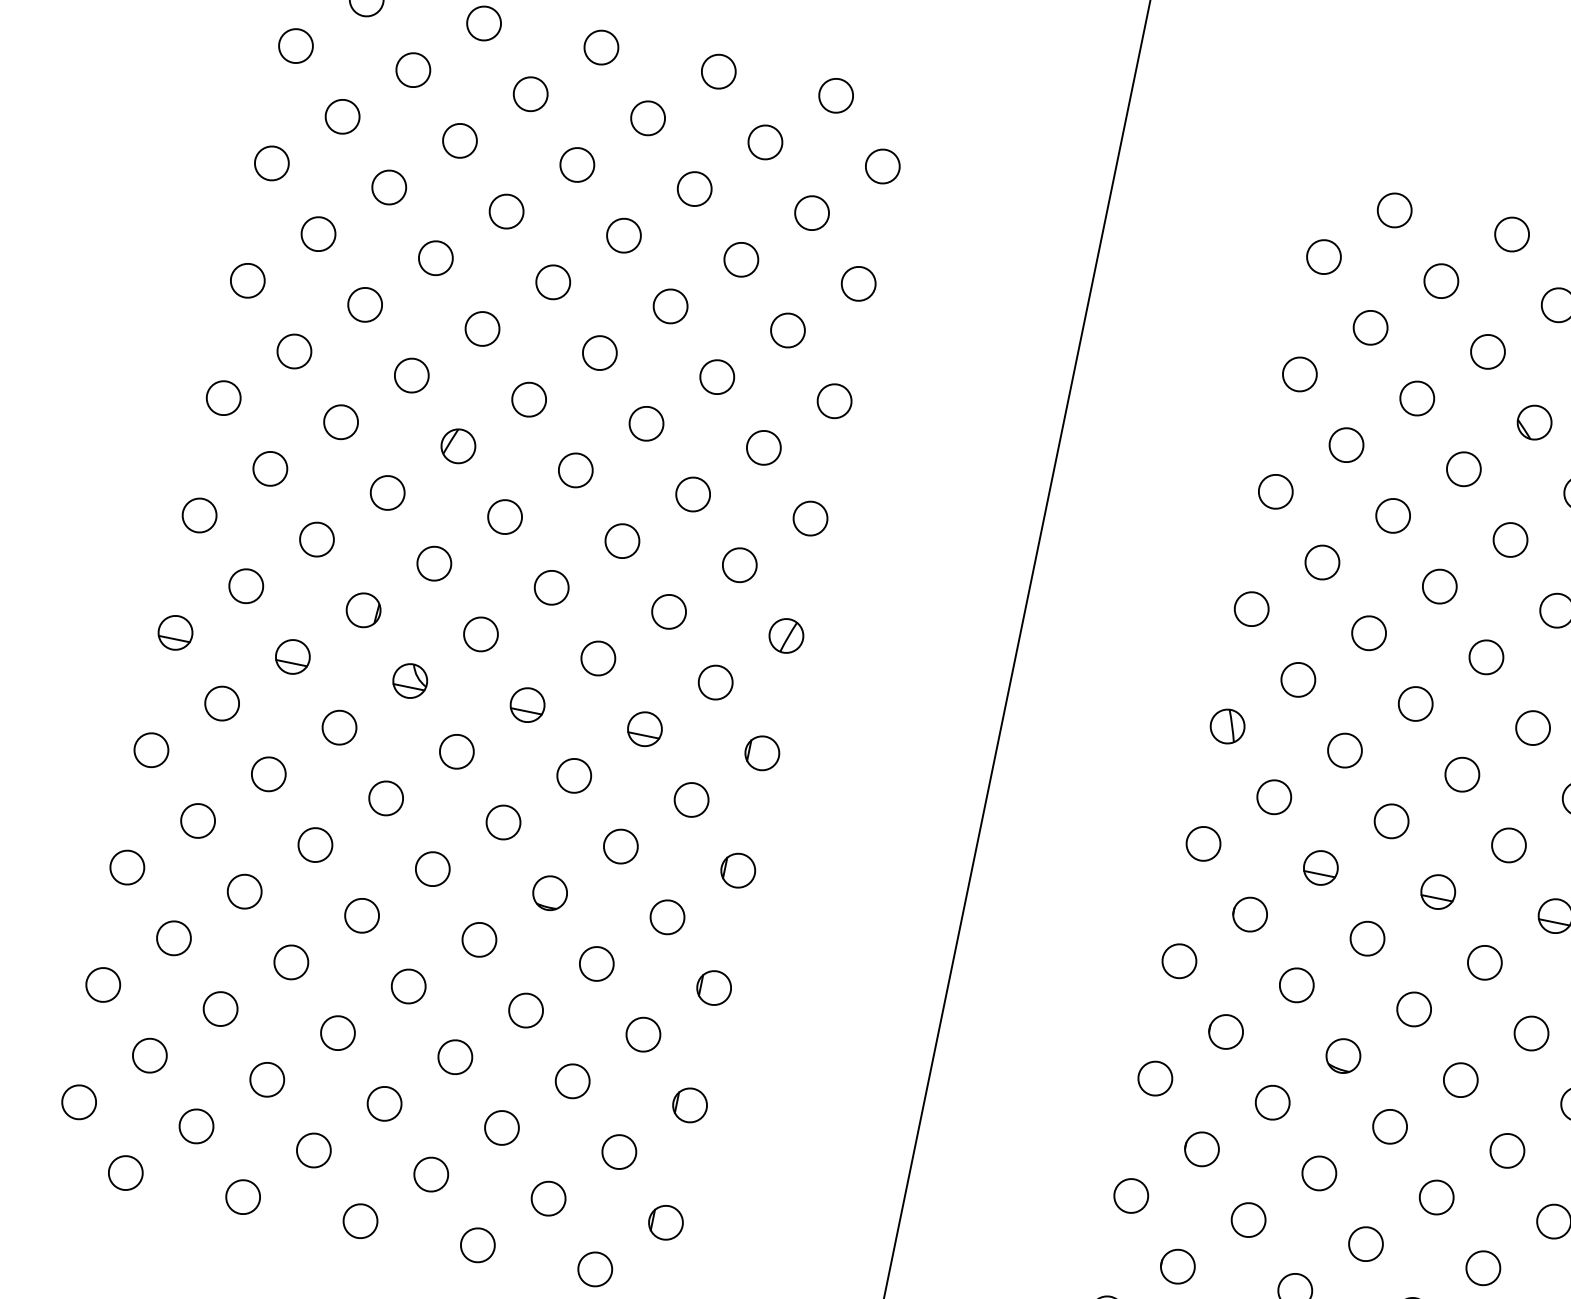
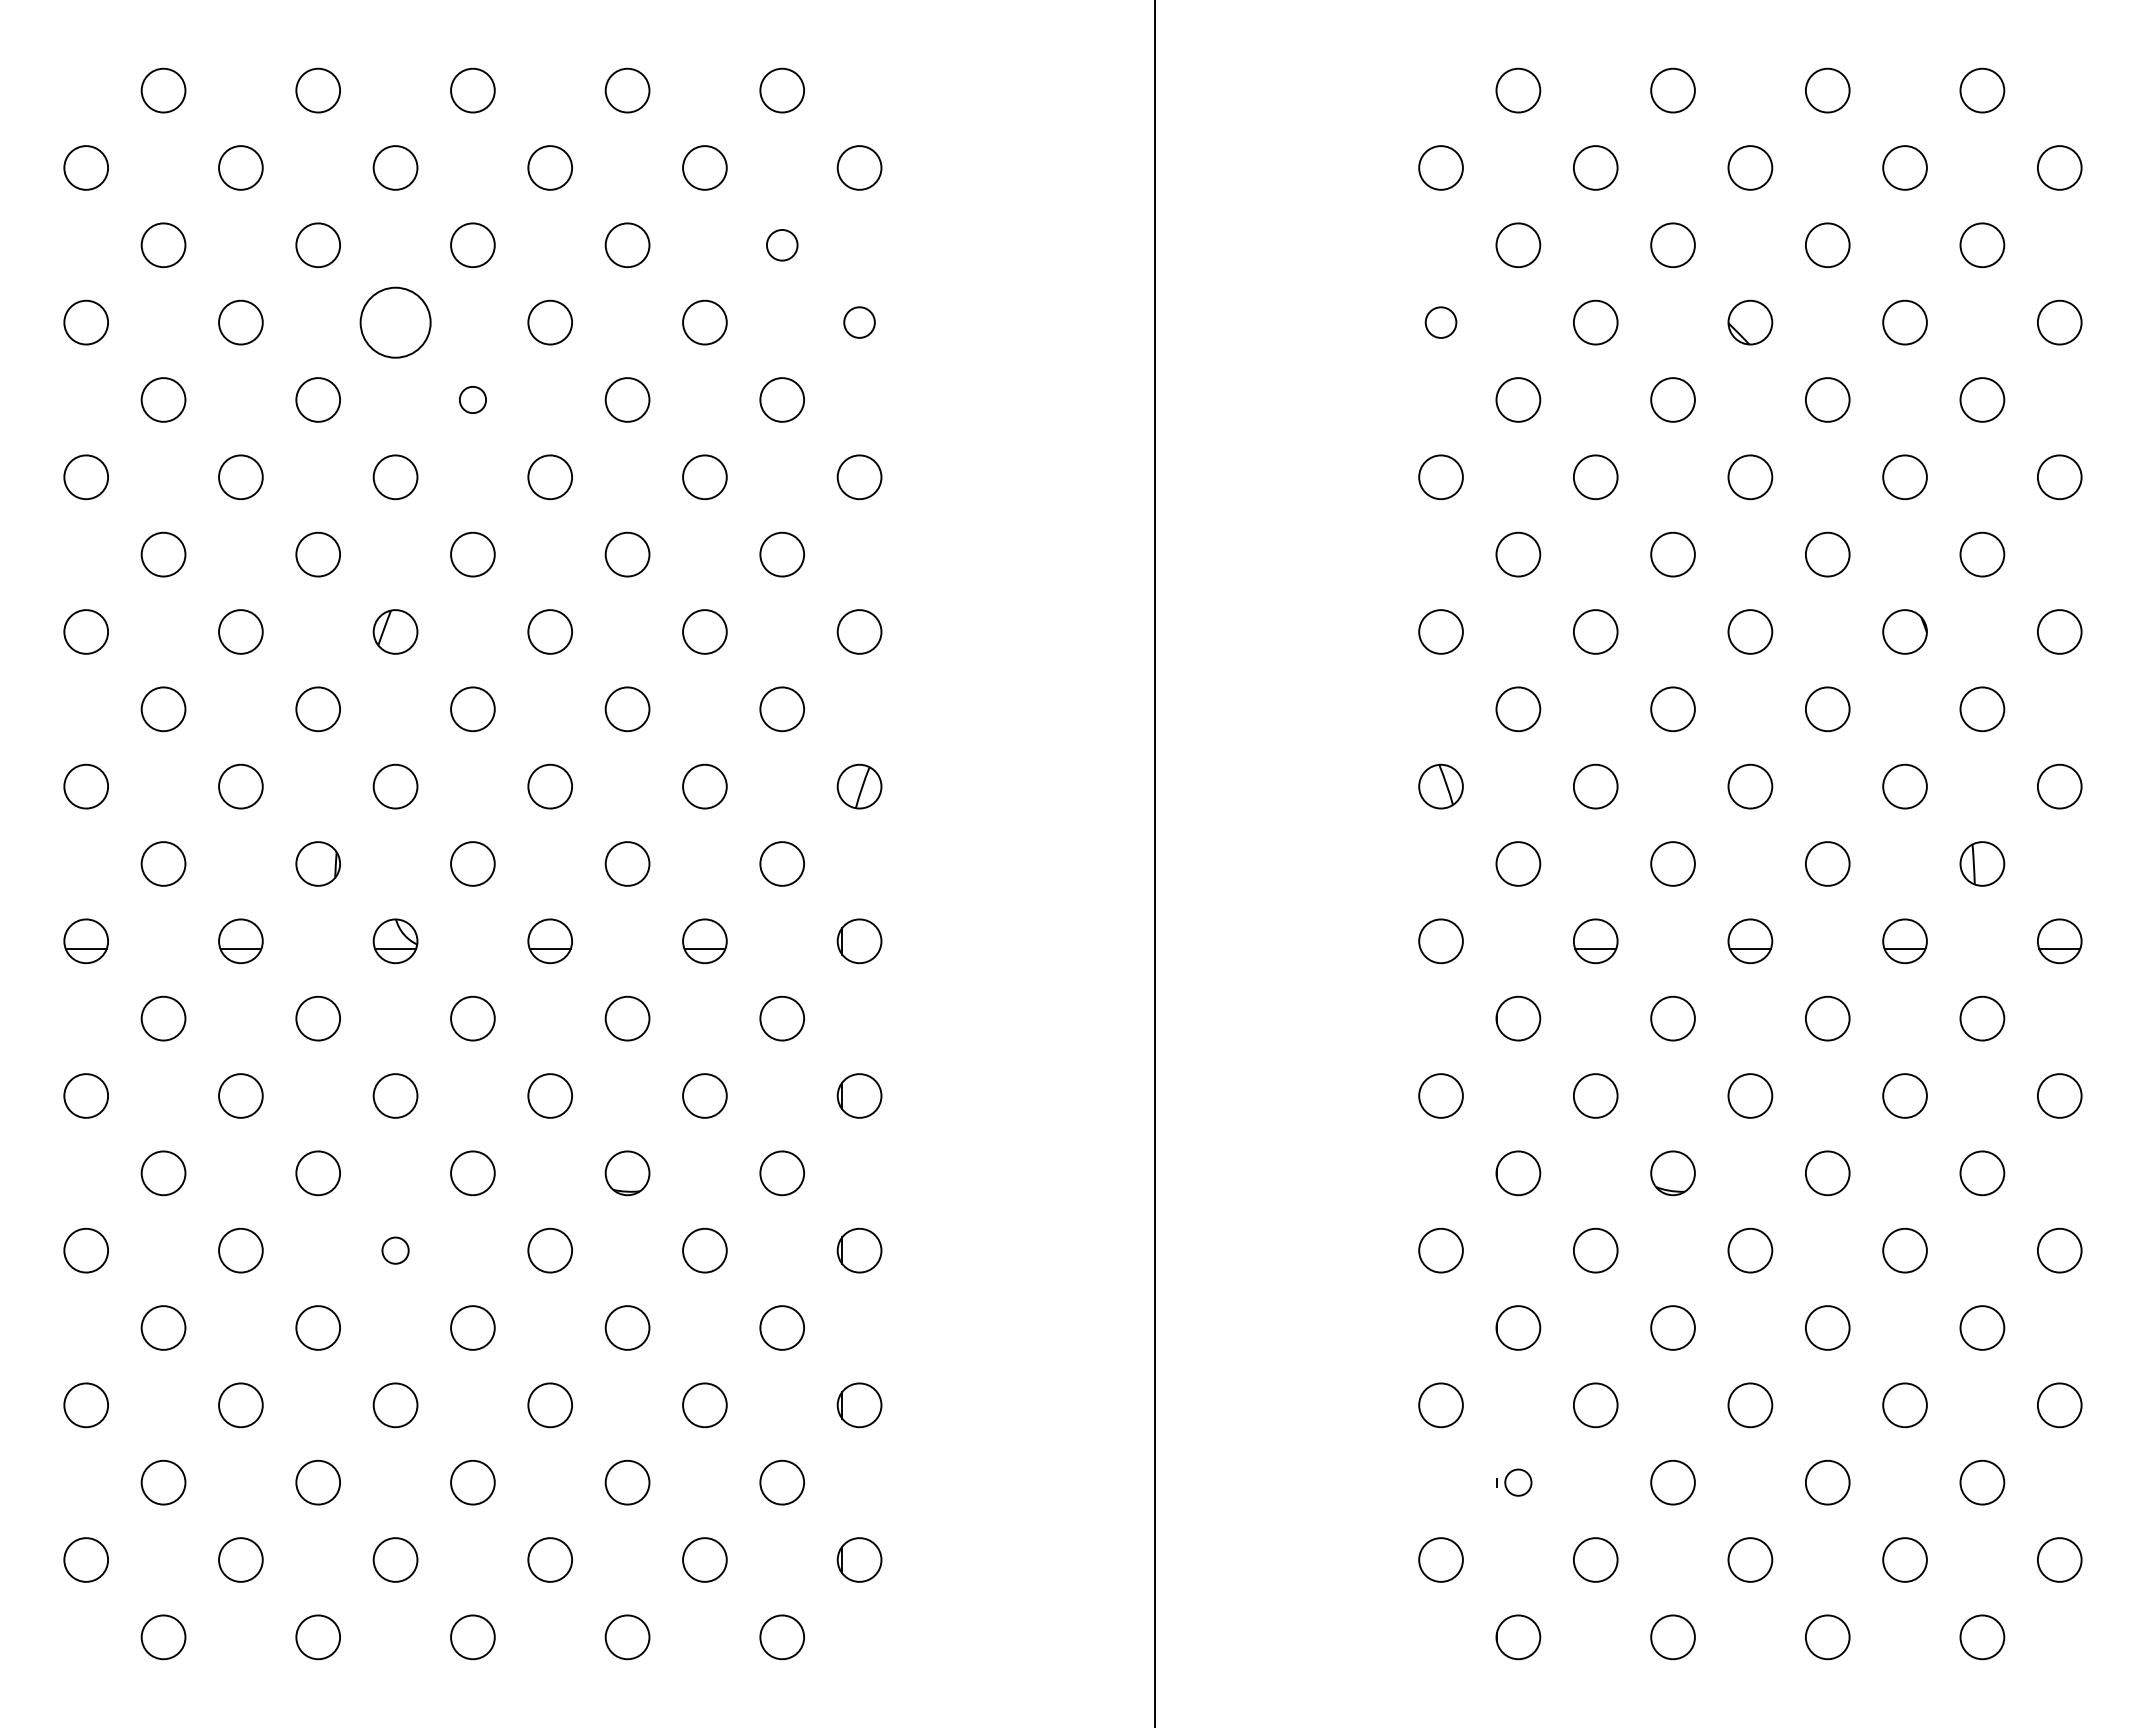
circle: (506, 211) -> (395, 322), size x1.6
circle: (812, 213) -> (782, 245), size x0.7
circle: (553, 281) -> (472, 399), size x0.6
circle: (858, 283) -> (859, 322), size x0.7
circle: (1299, 374) -> (1440, 322), size x0.7
circle: (362, 915) -> (395, 1250), size x0.6
circle: (1178, 1266) -> (1518, 1482), size x0.6

